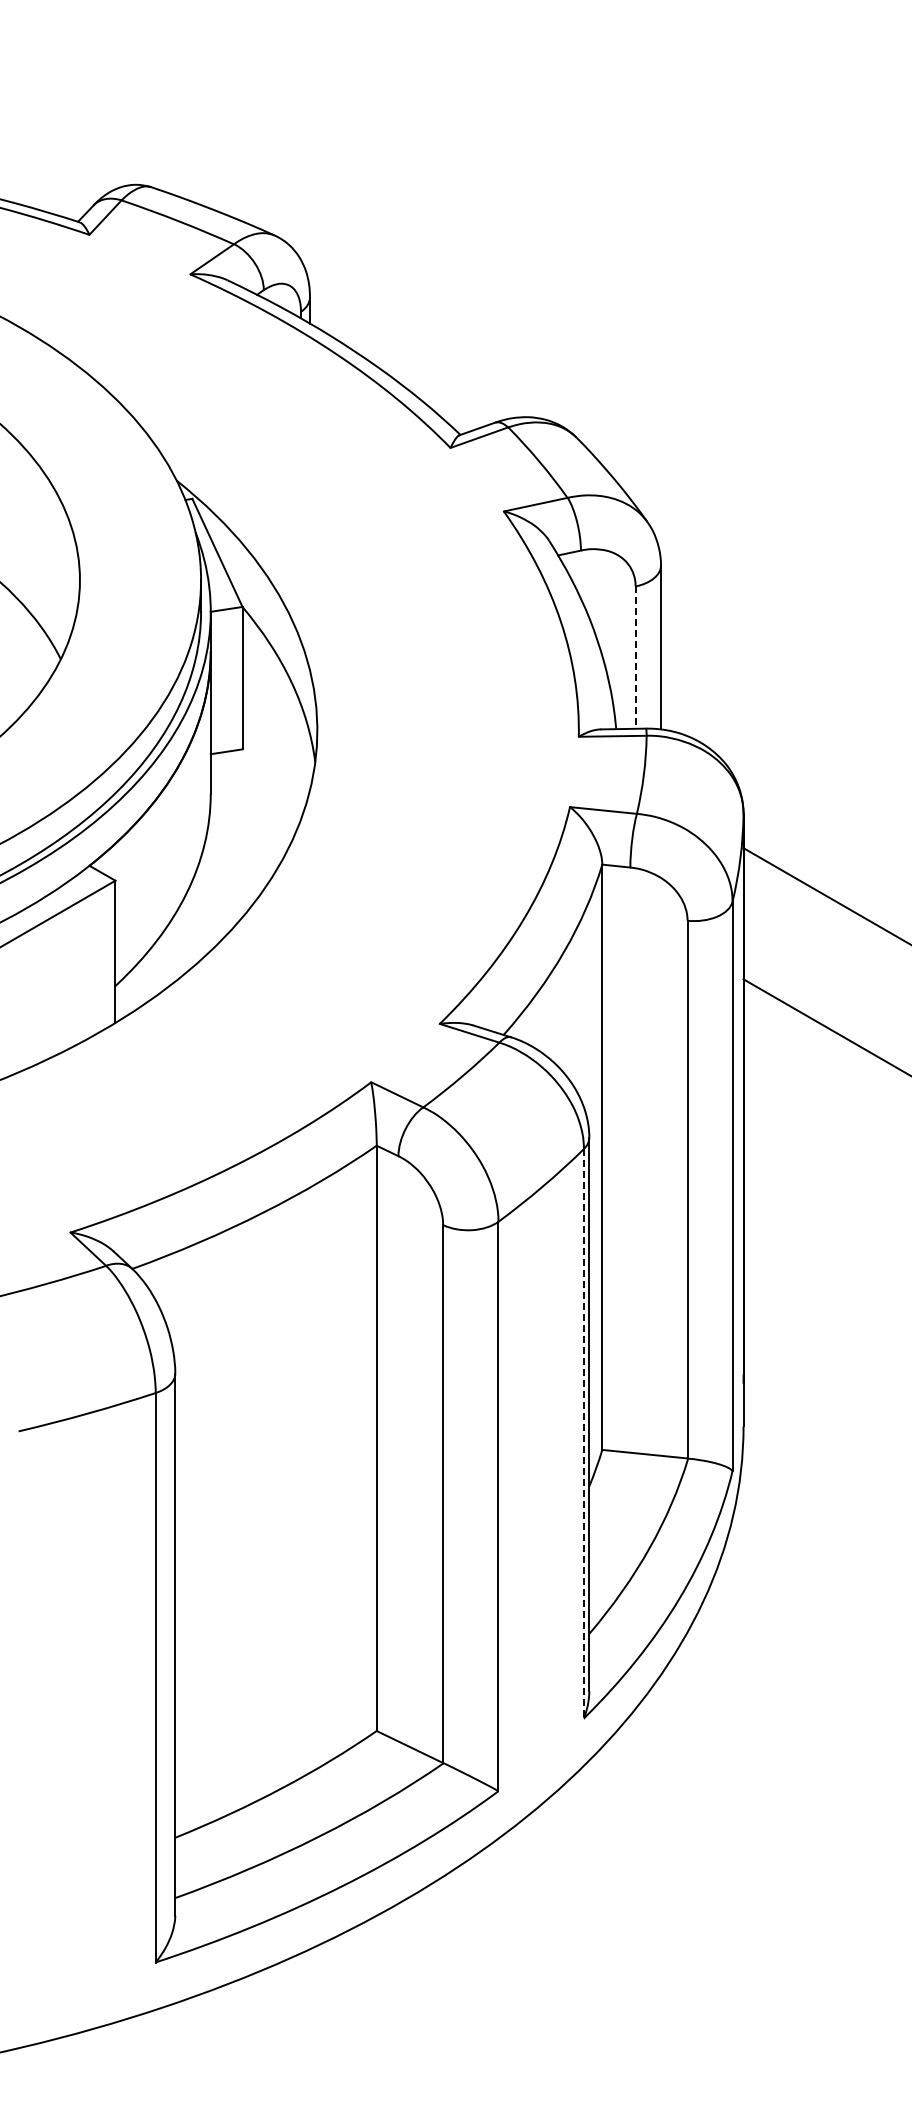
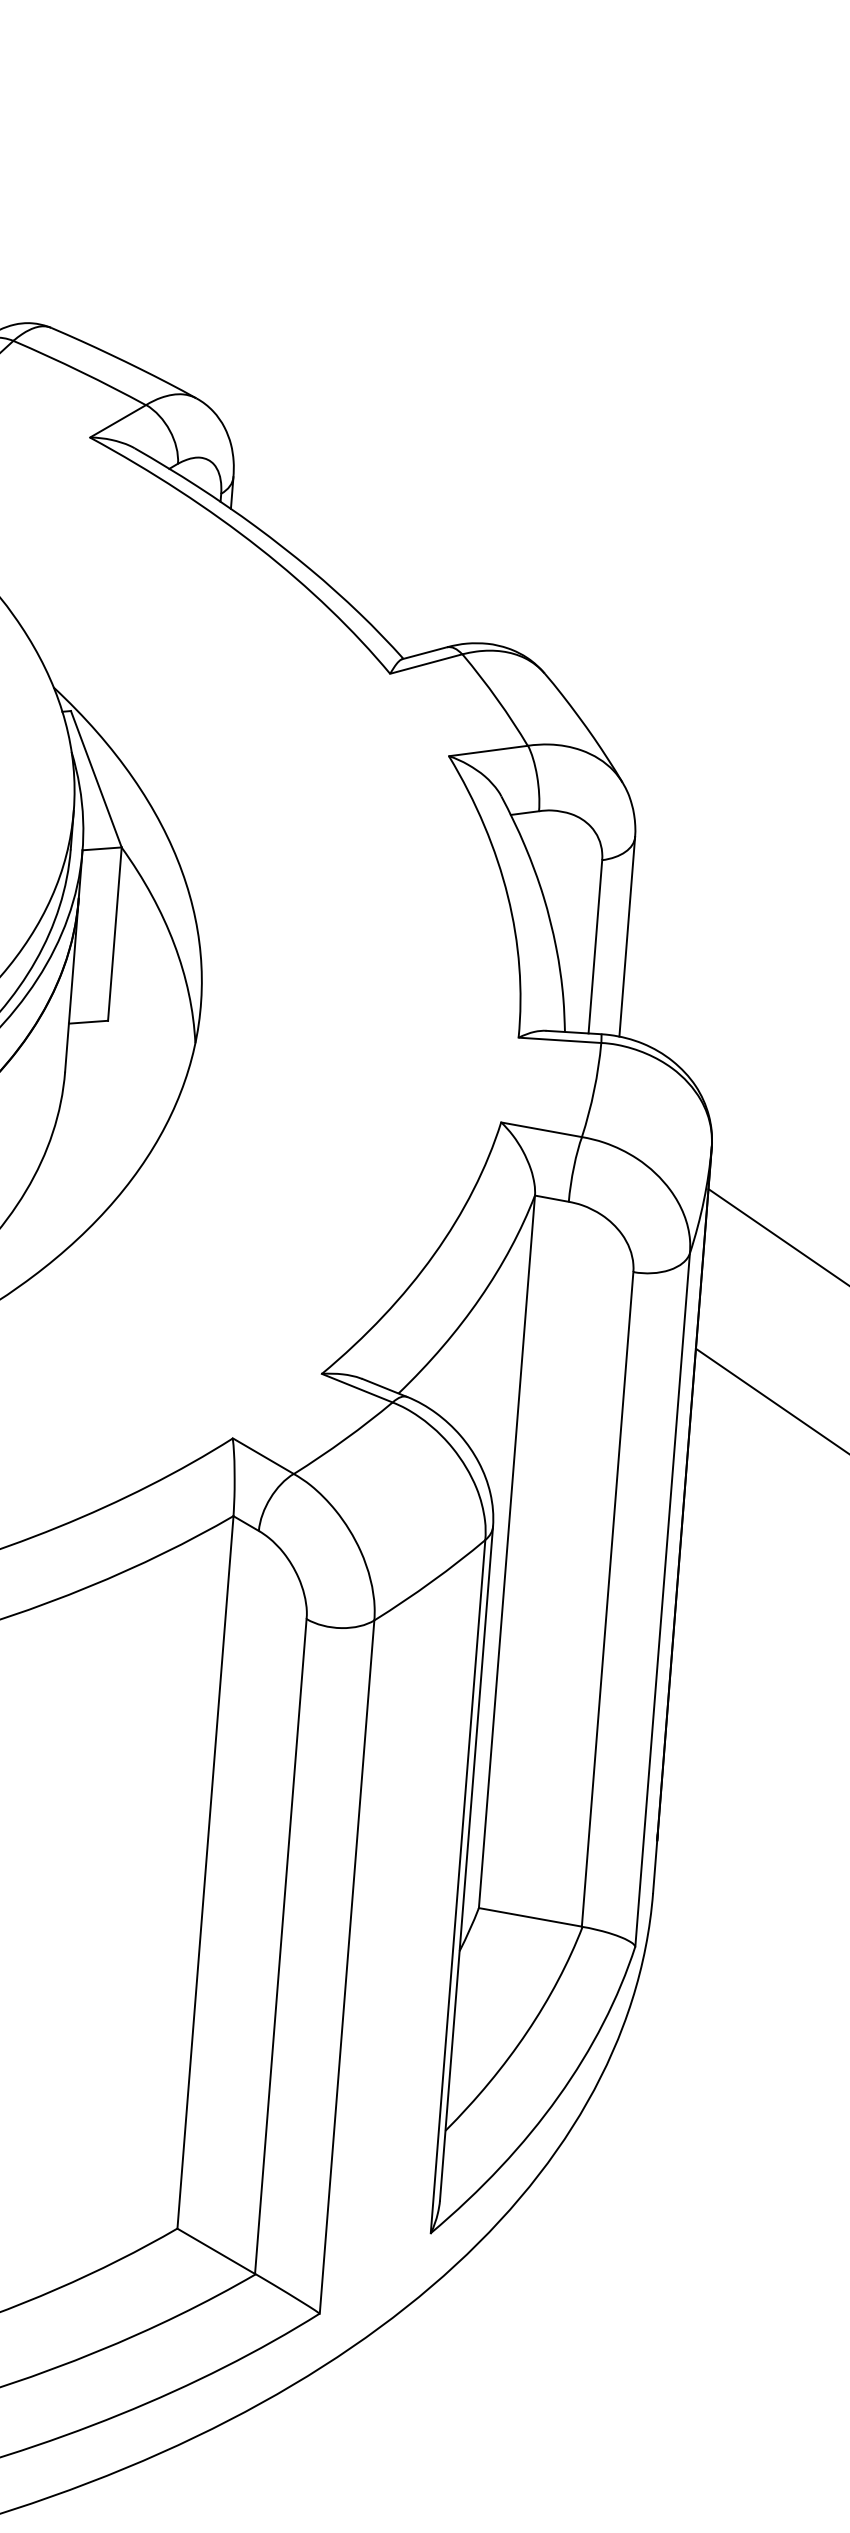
line: (635, 658) -> (595, 947), dashed -> solid
line: (583, 1433) -> (457, 1886), dashed -> solid

